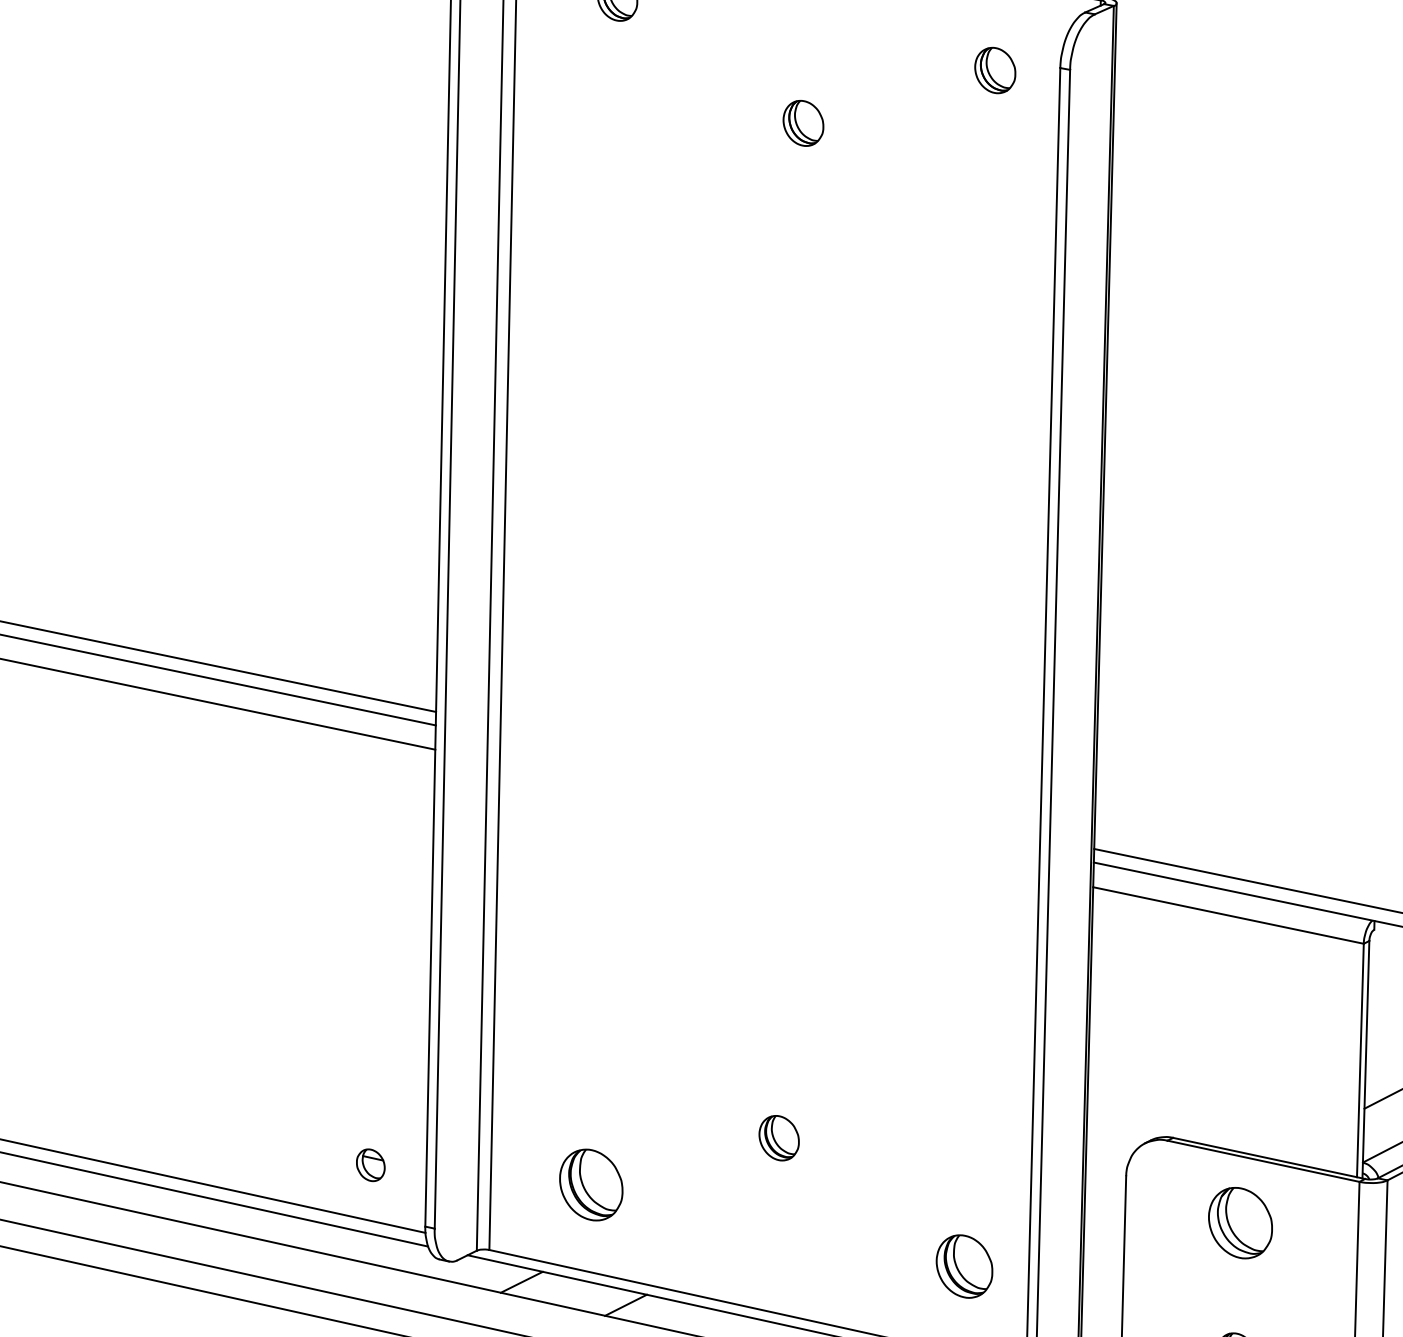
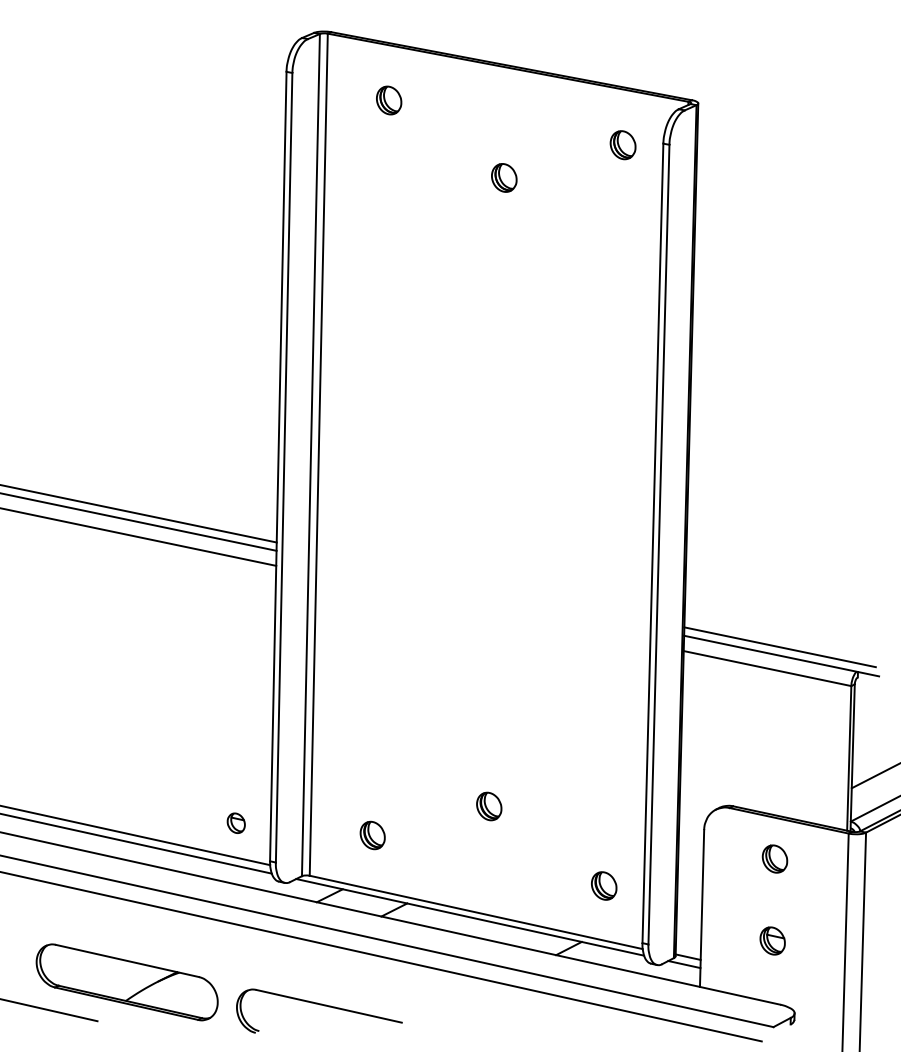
part: (590, 1184) -> (372, 835), size x0.62
part: (1239, 1222) -> (774, 858), size x0.62
part: (965, 1265) -> (604, 885), size x0.71

